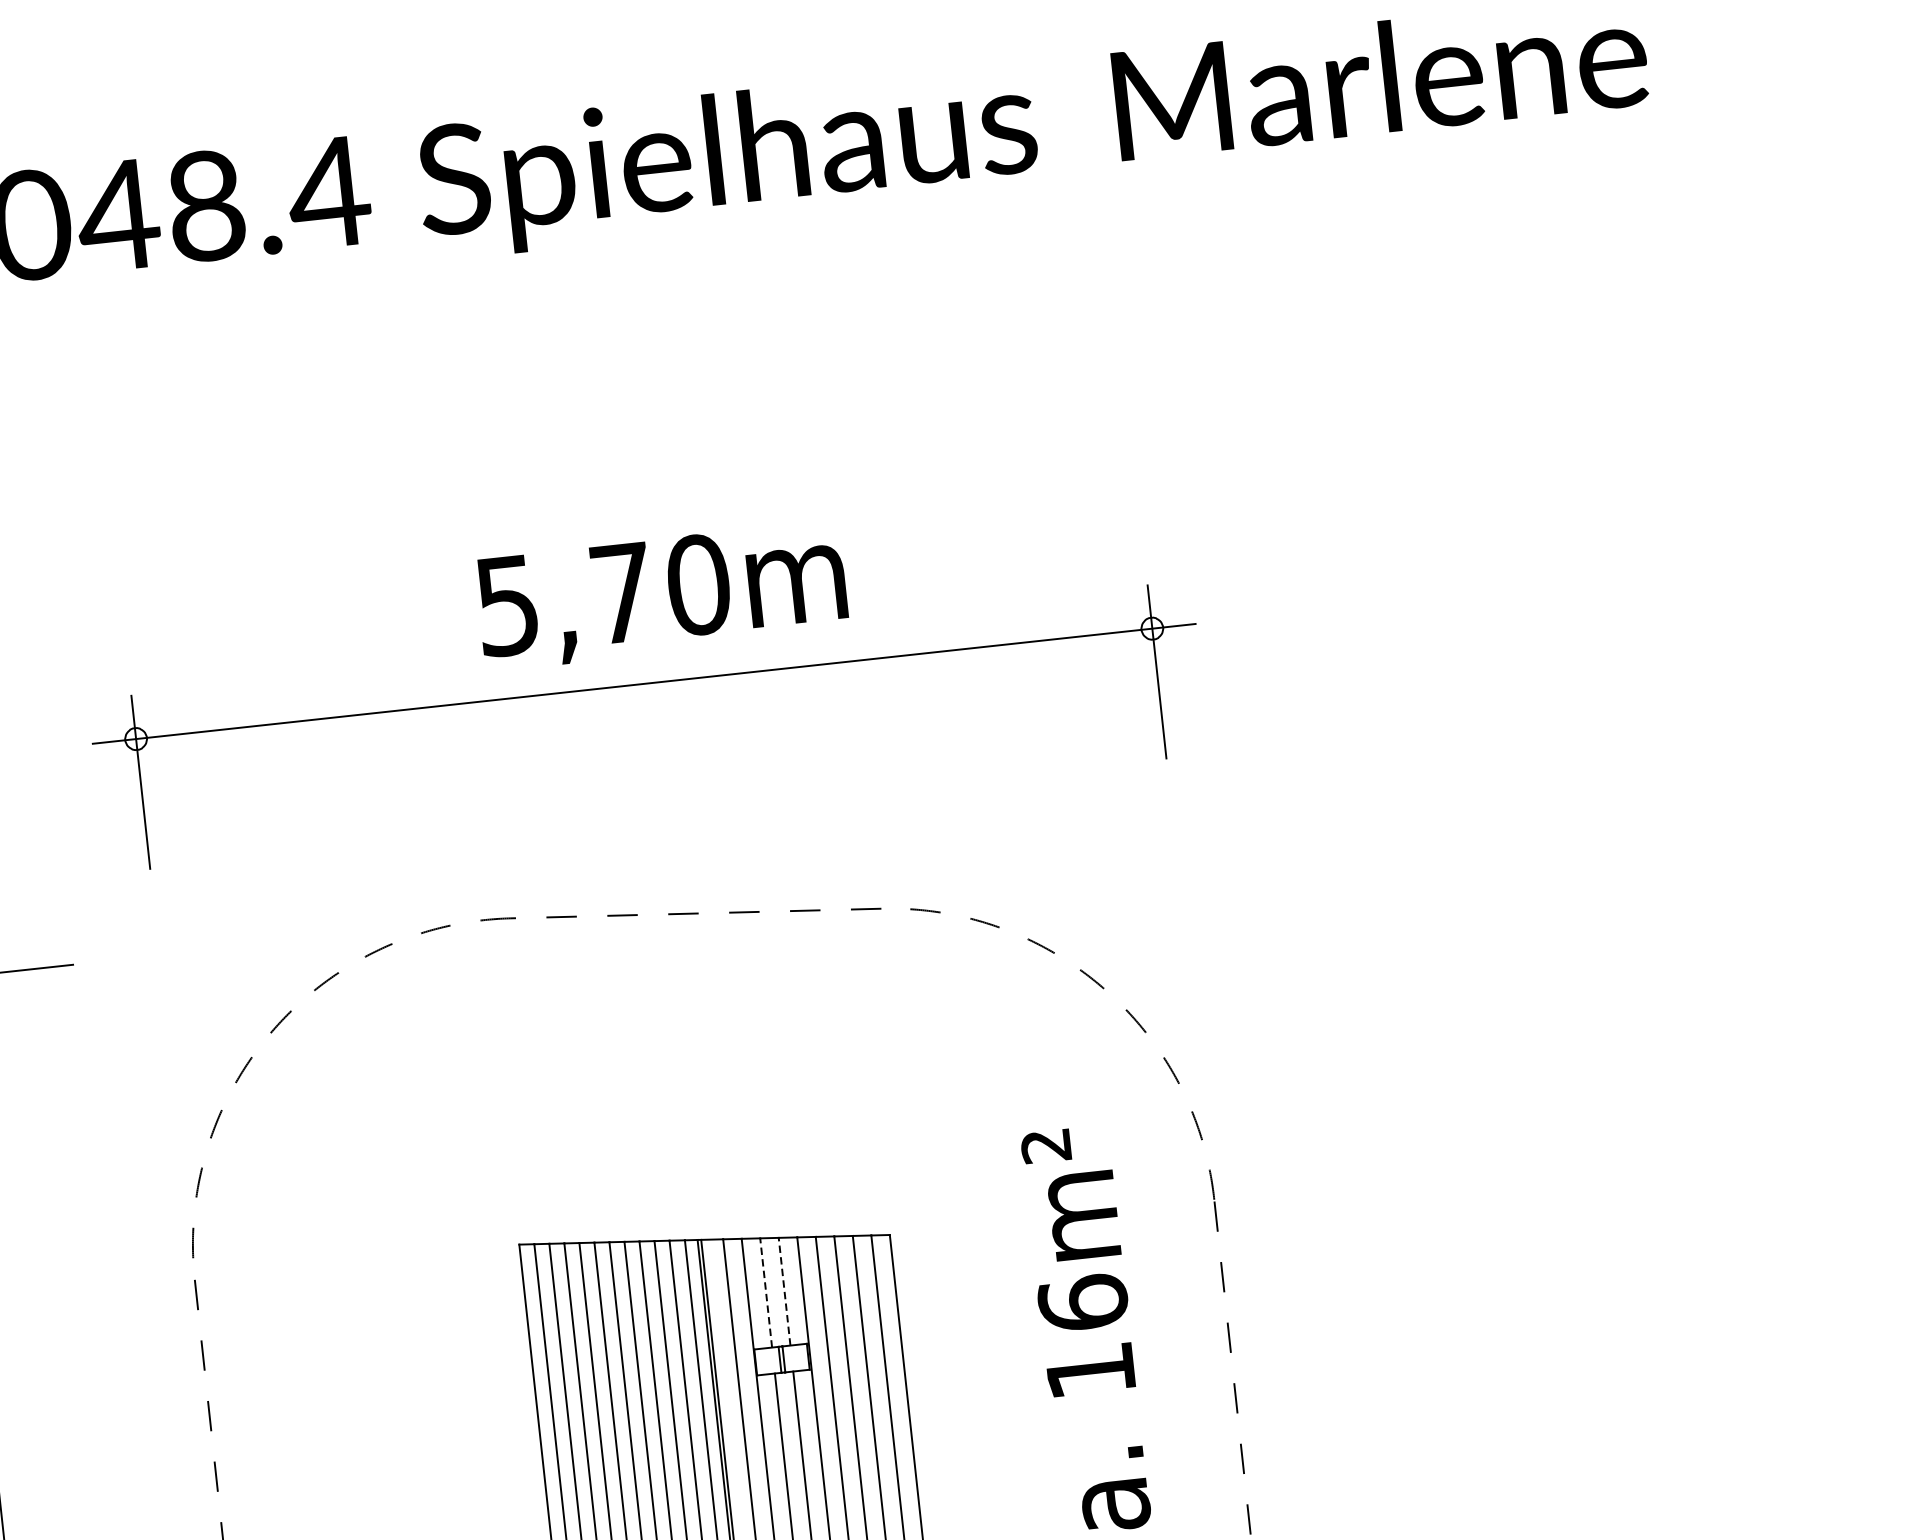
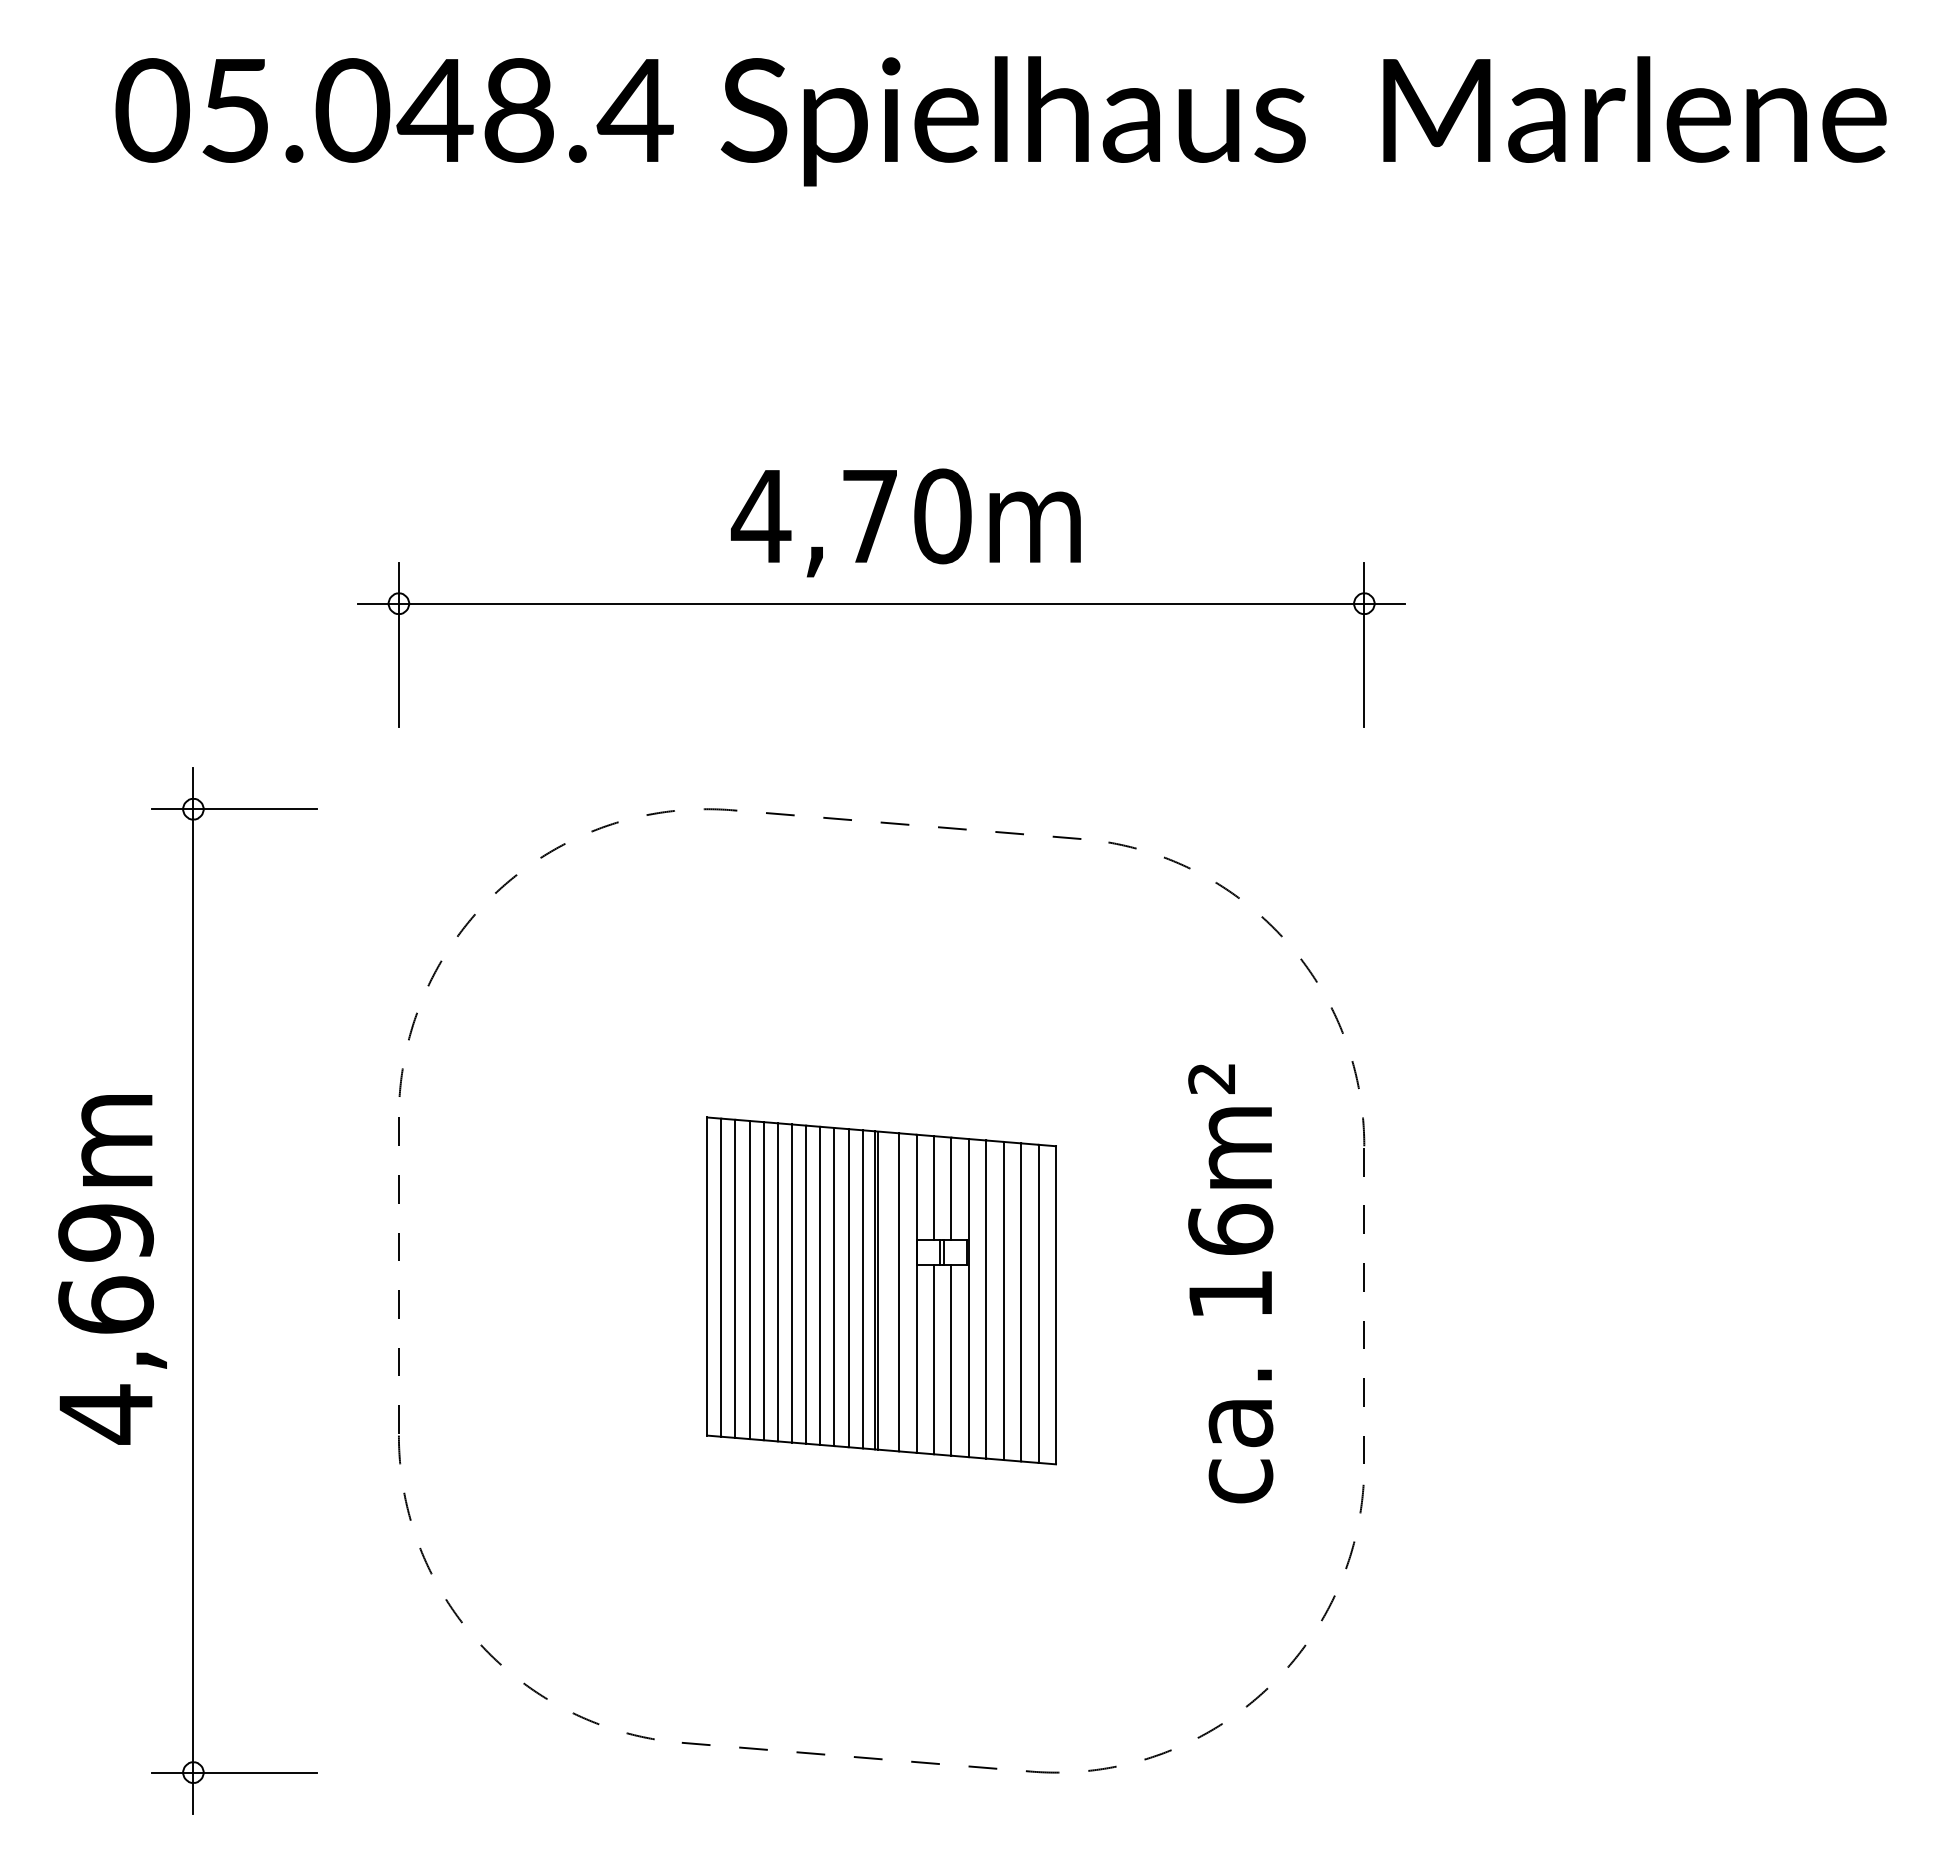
text: (506, 606) -> (760, 517), 5,70m -> 4,70m
line: (784, 1291) -> (951, 1188), dashed -> solid
line: (766, 1293) -> (934, 1188), dashed -> solid

